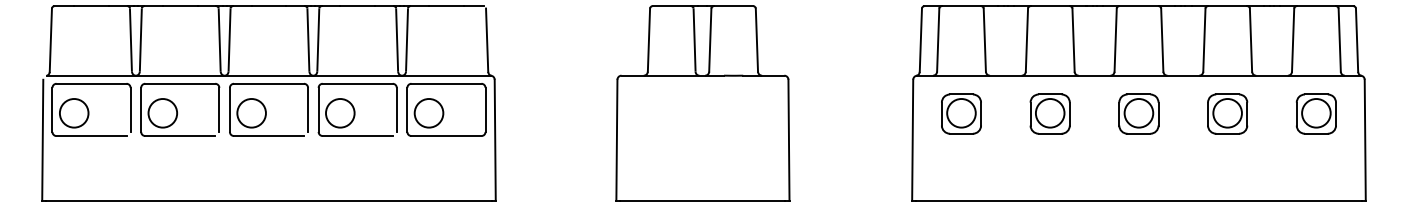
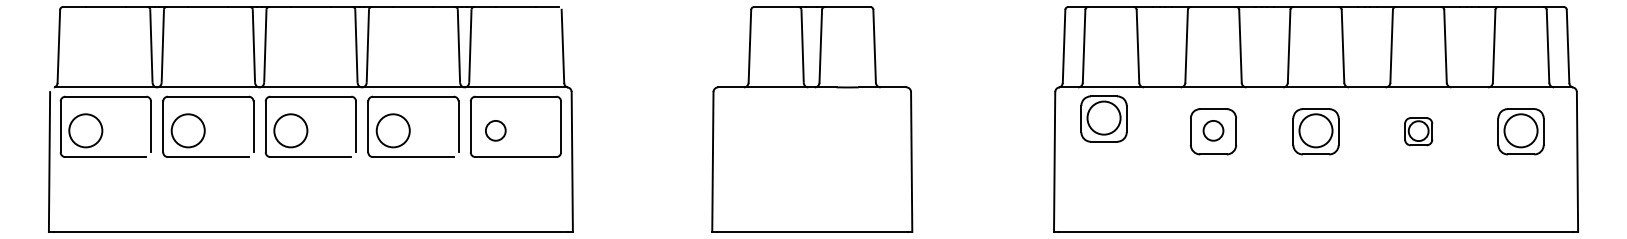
circle: (428, 113) -> (495, 131), size x0.6
part: (961, 113) -> (1104, 118), moved
circle: (1049, 113) -> (1212, 131), size x0.6
part: (1227, 113) -> (1418, 131), size x0.6

